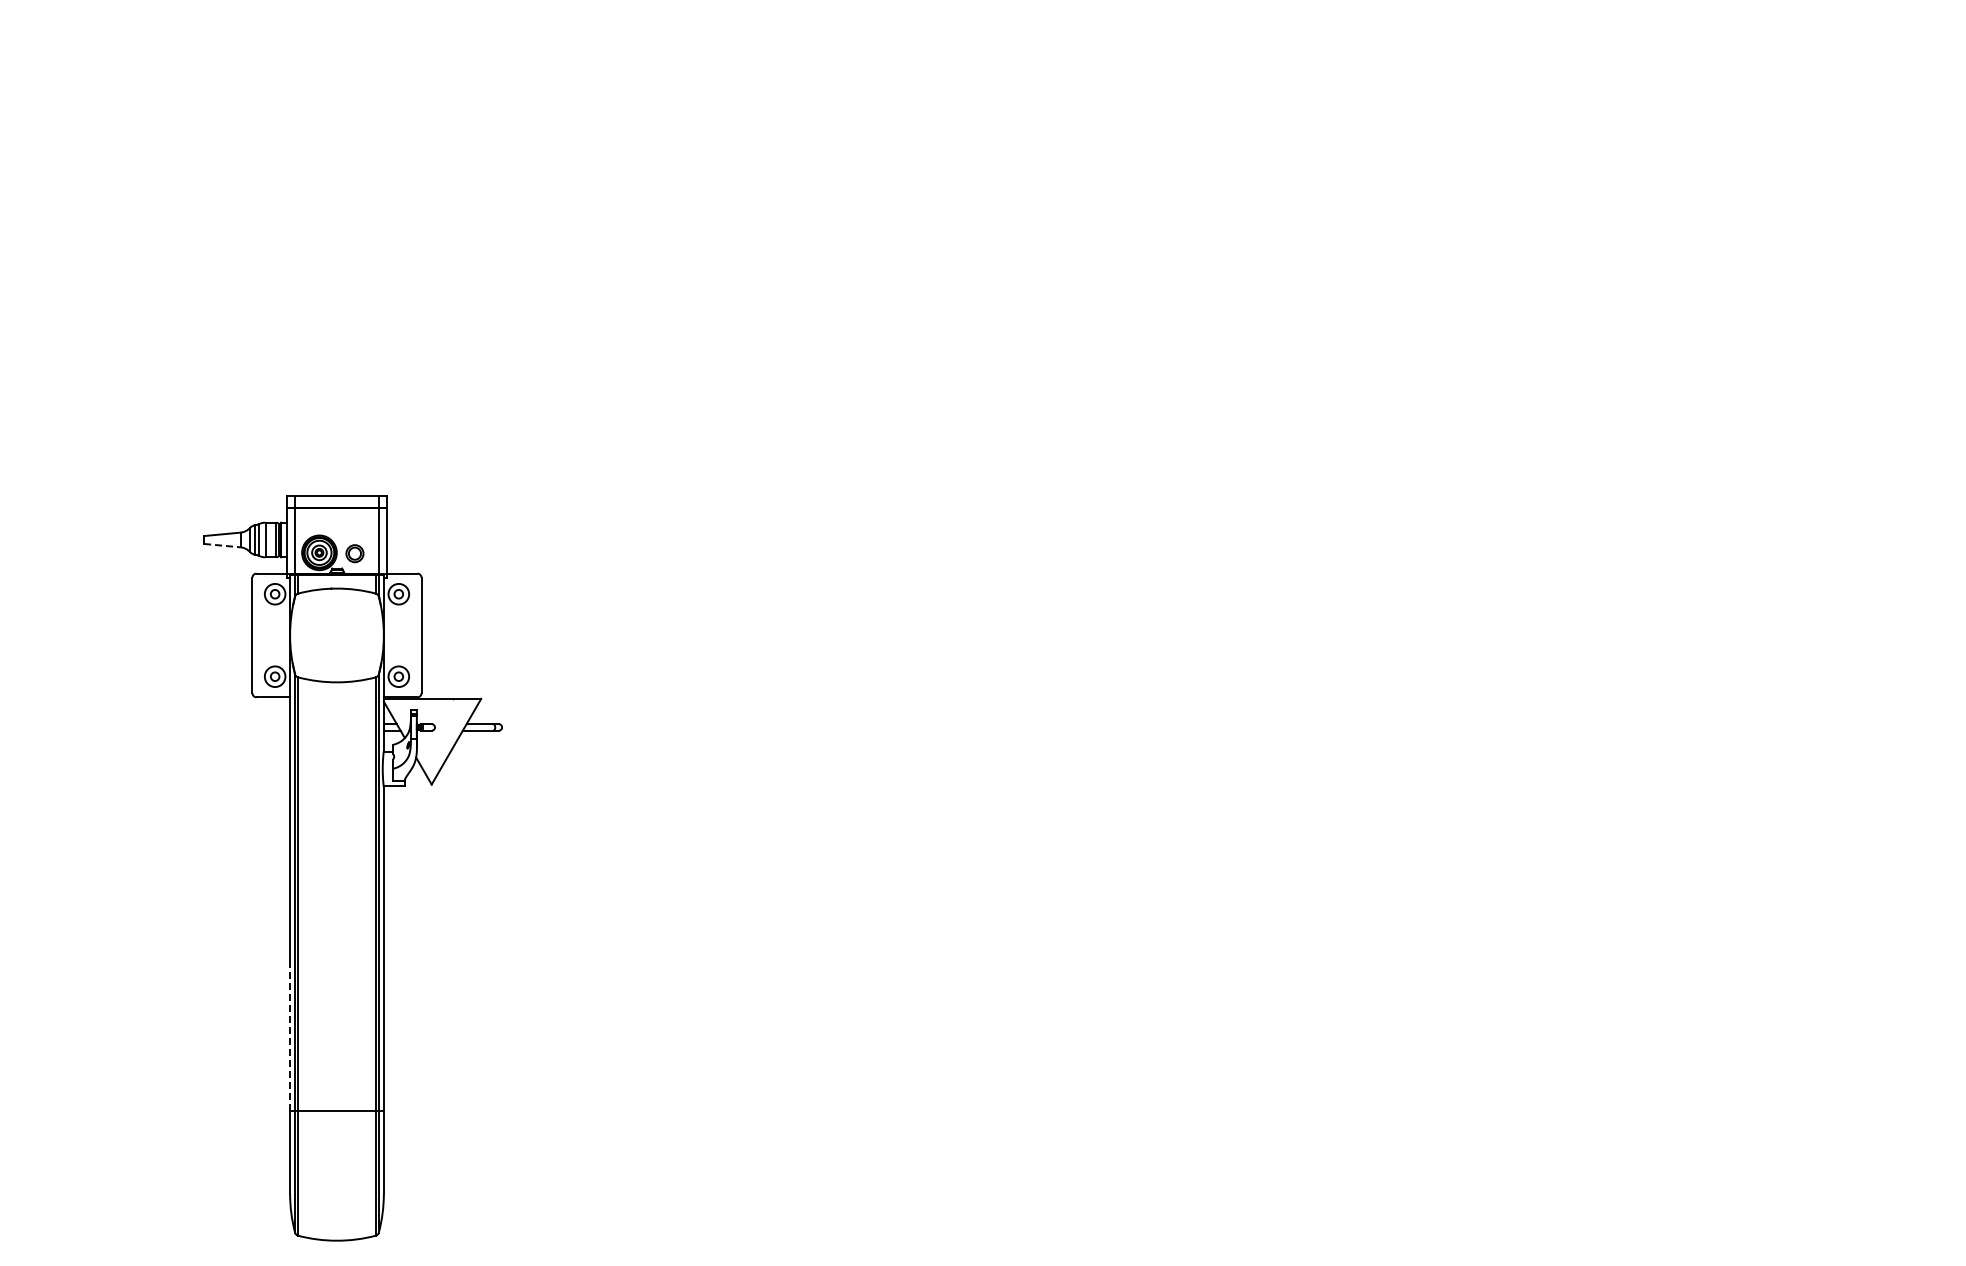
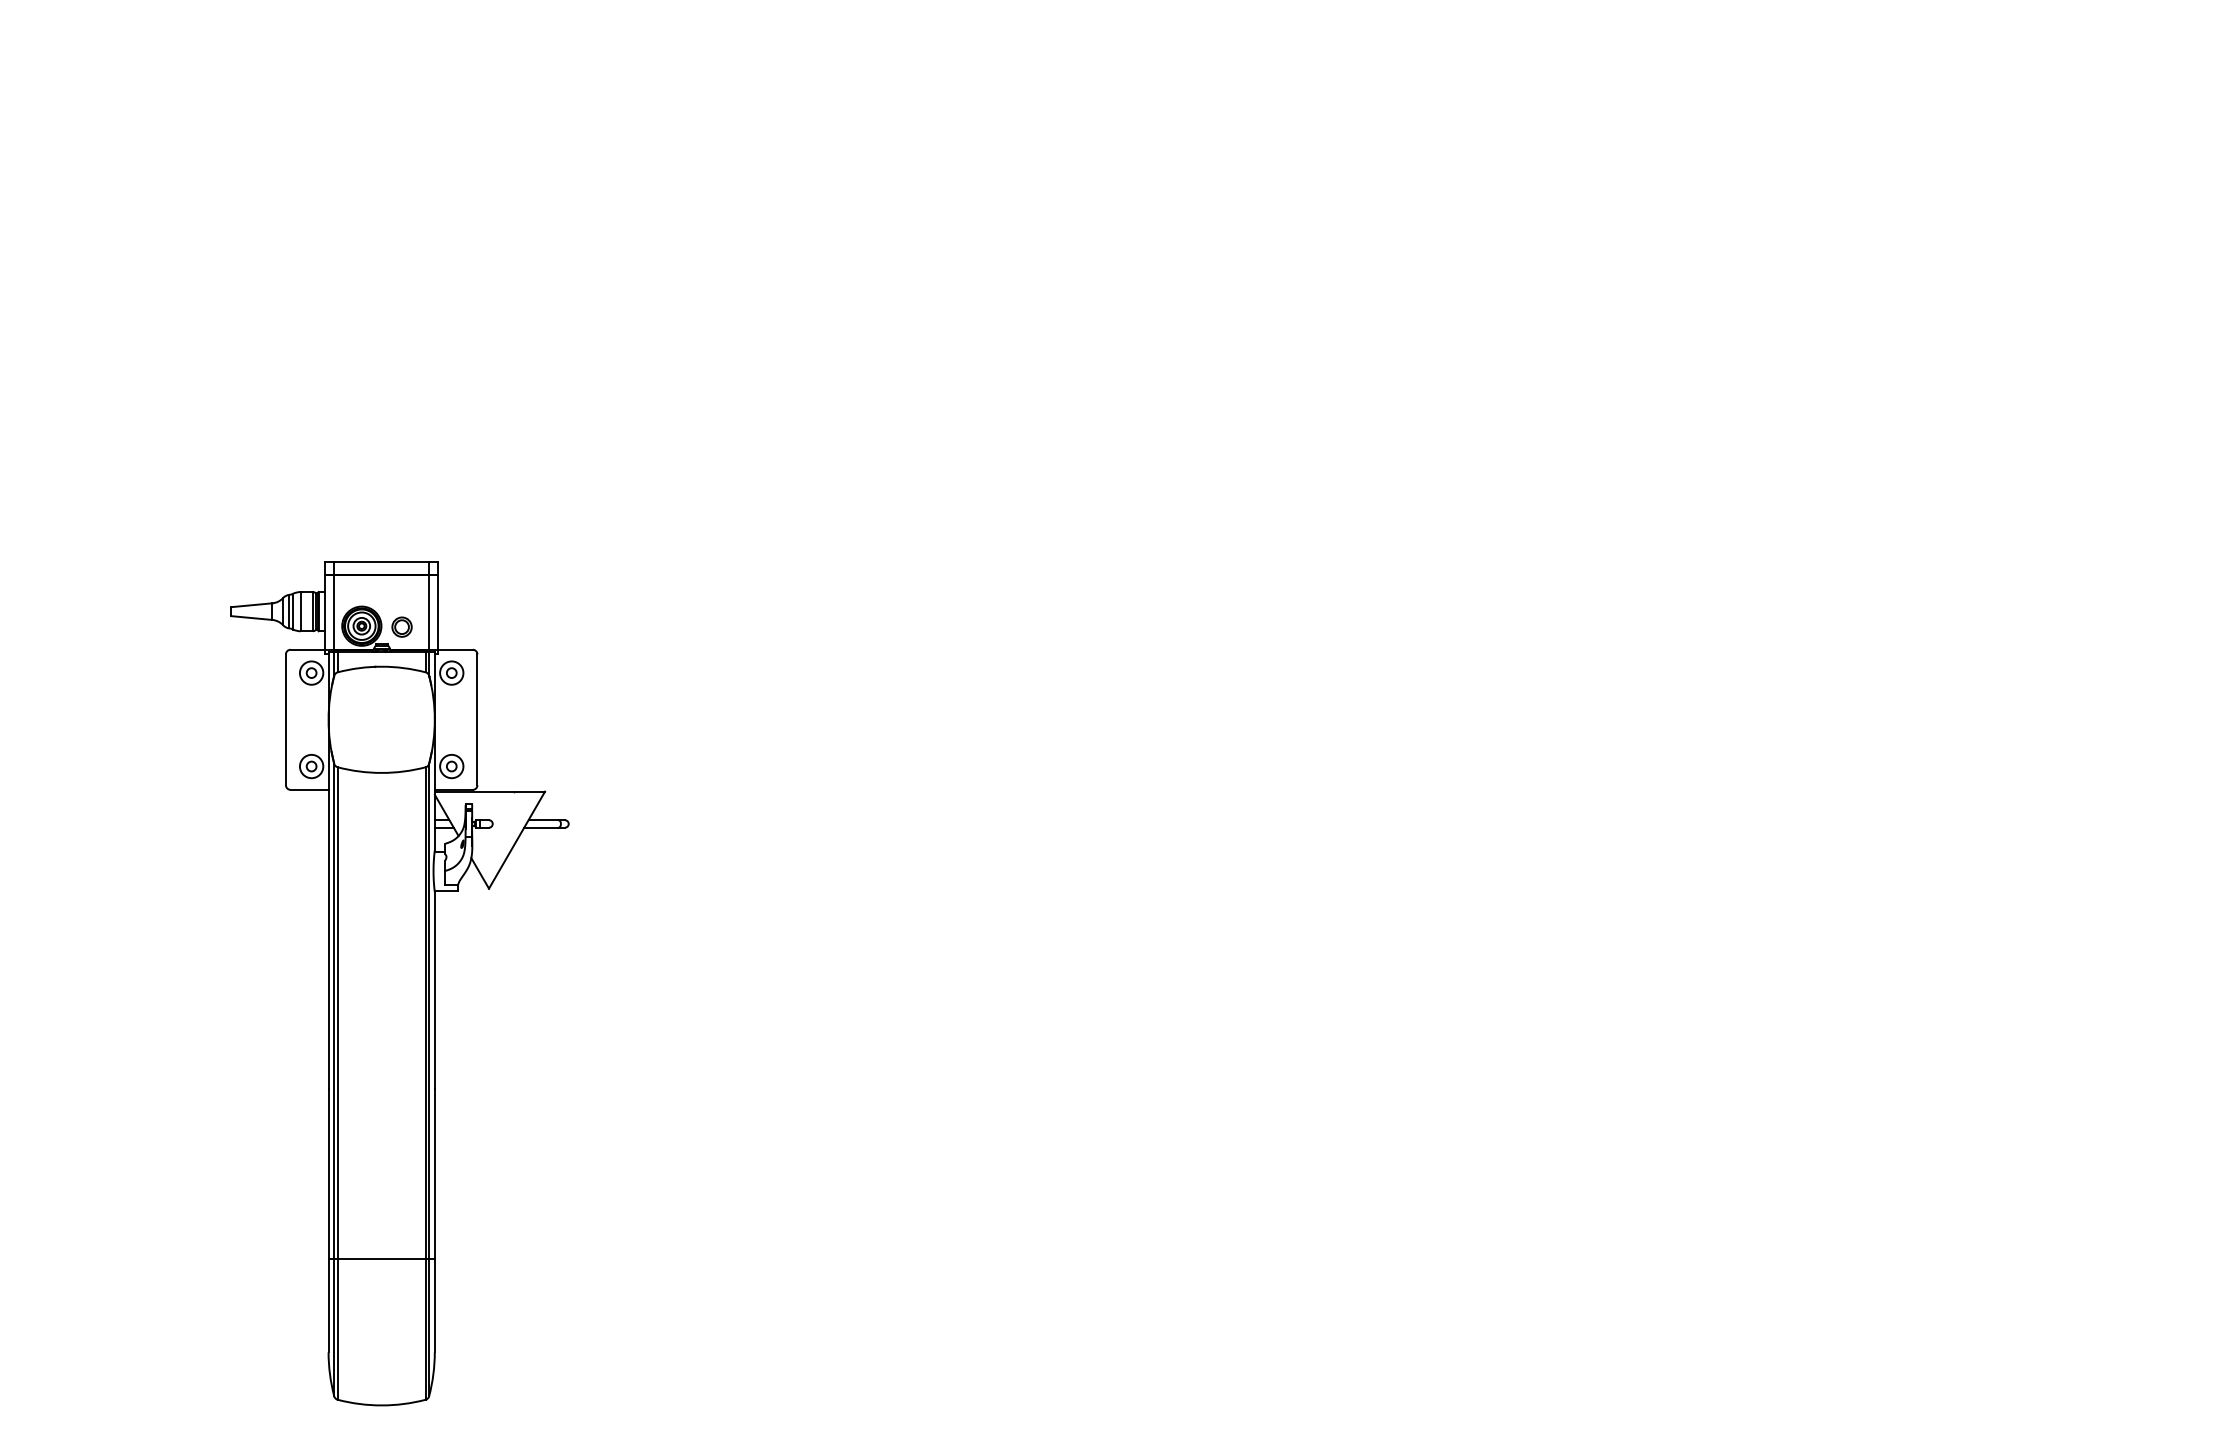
line: (222, 545) -> (252, 617), dashed -> solid
line: (290, 1036) -> (329, 1174), dashed -> solid

